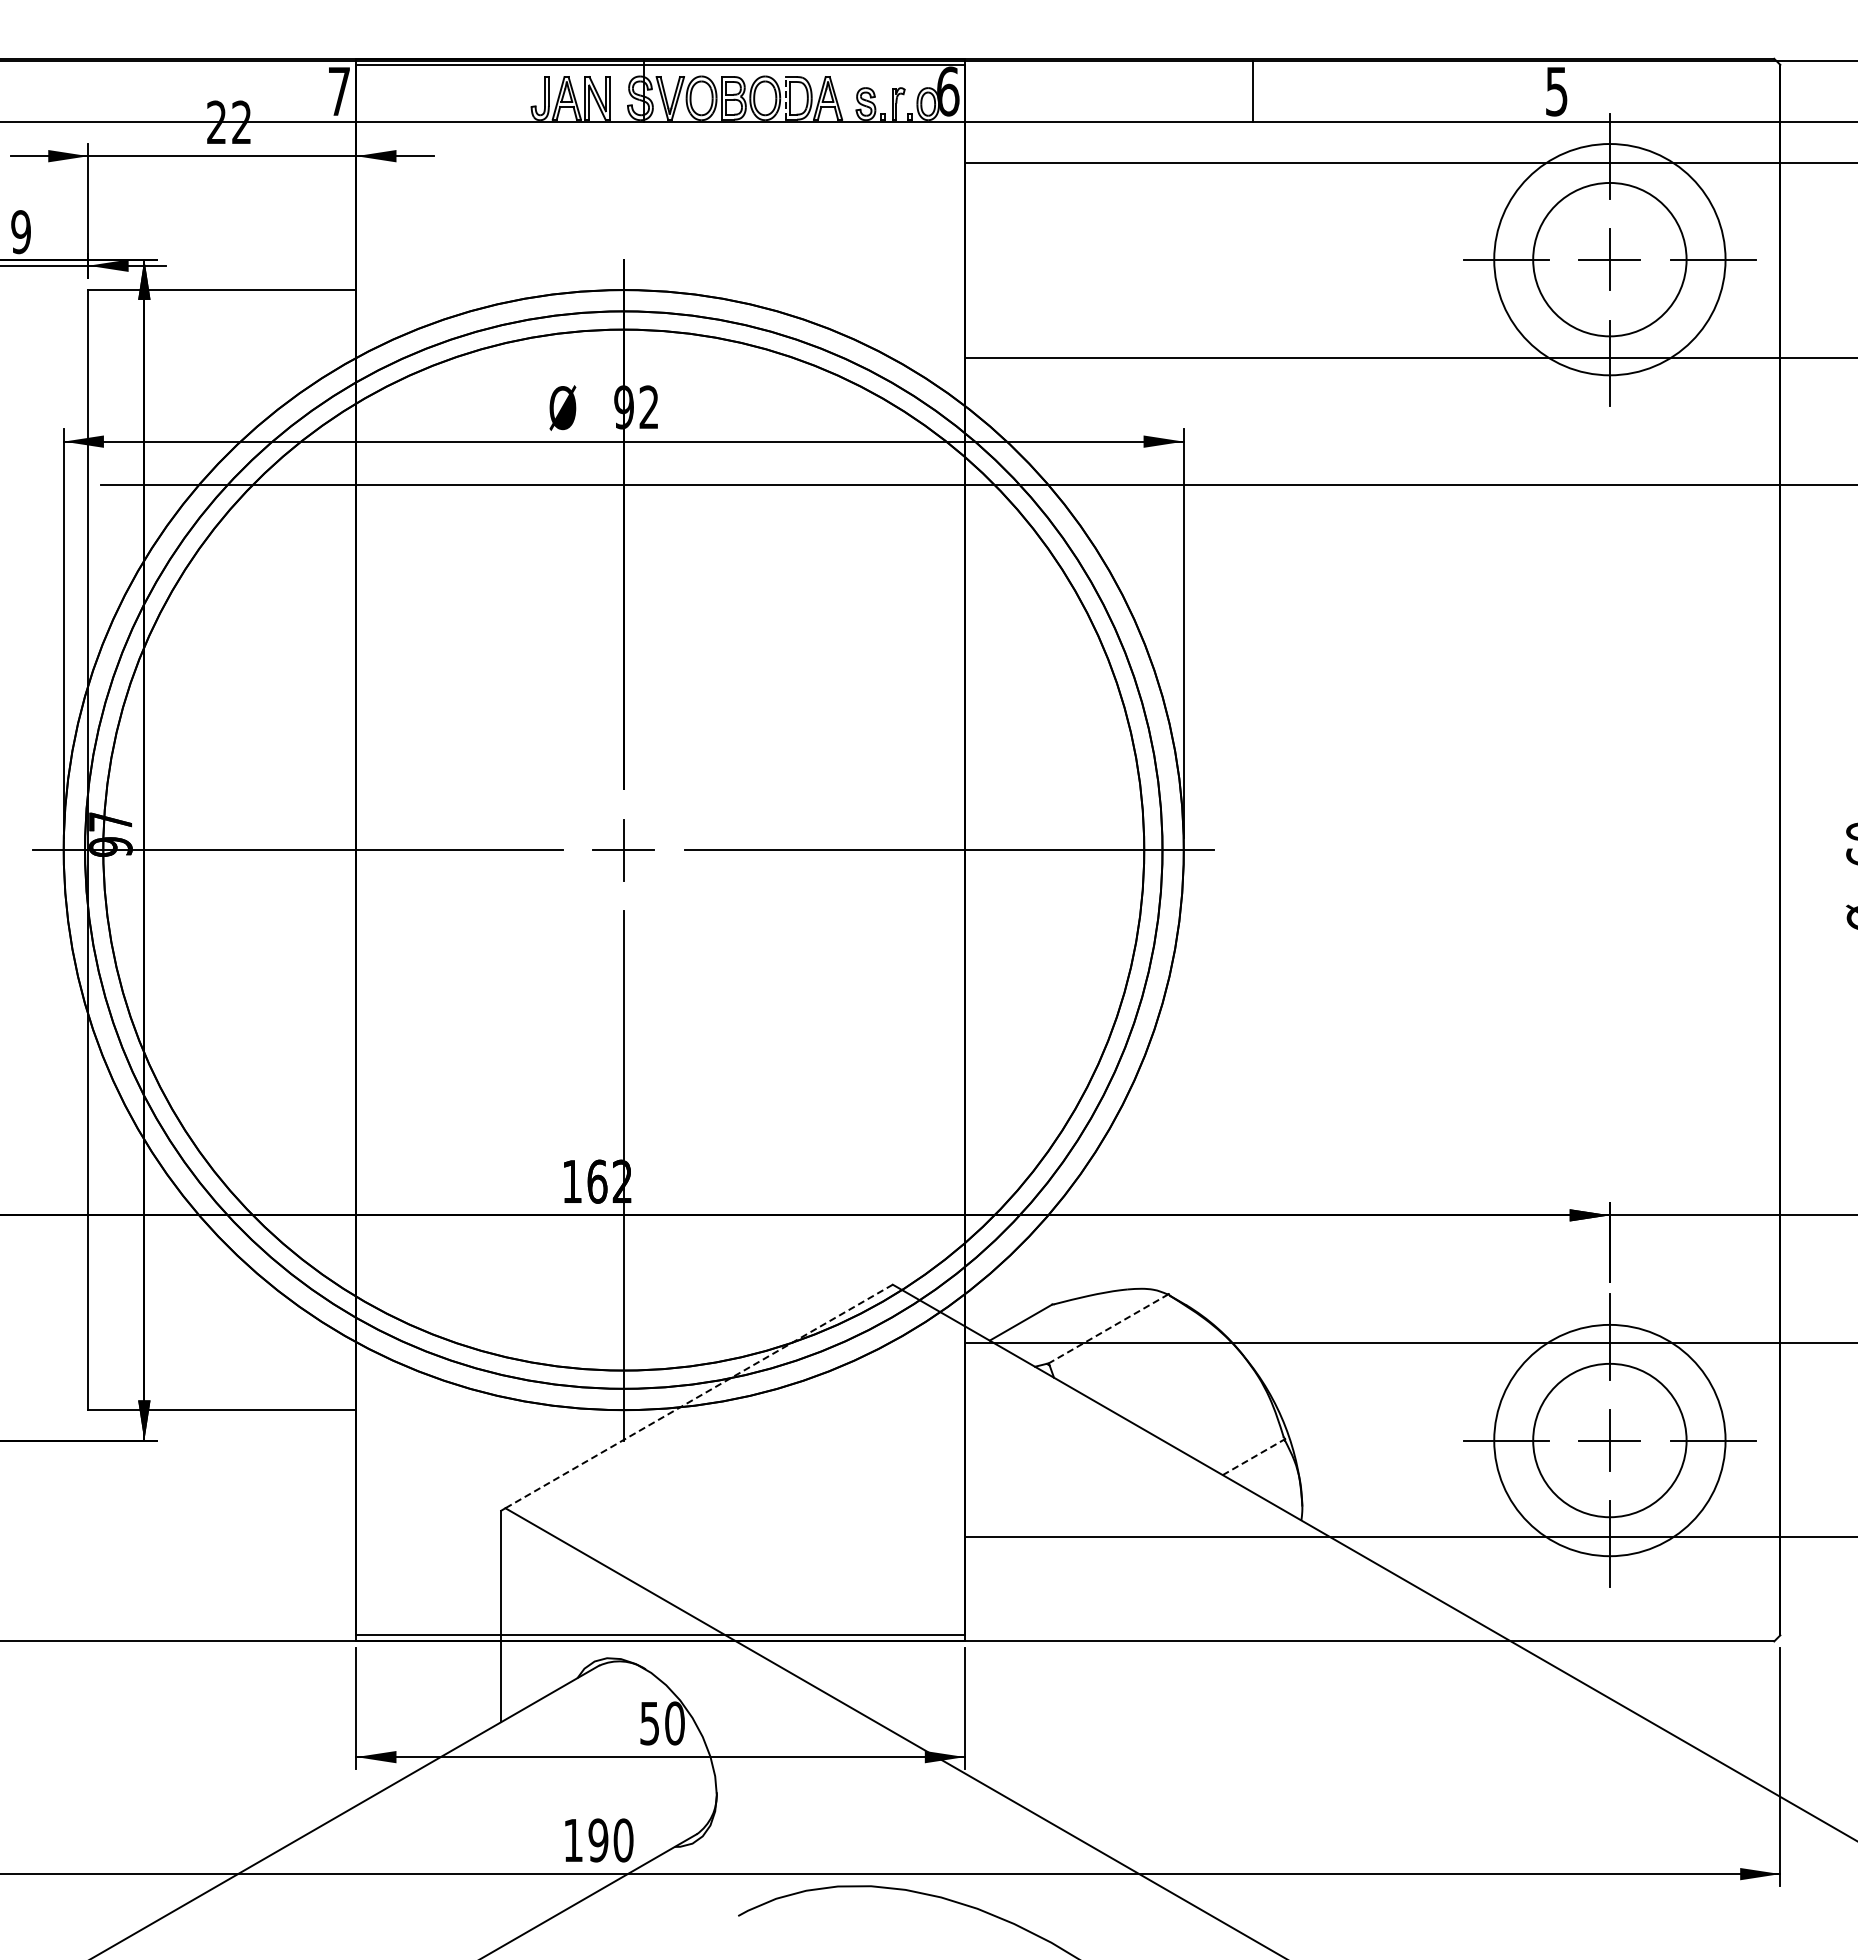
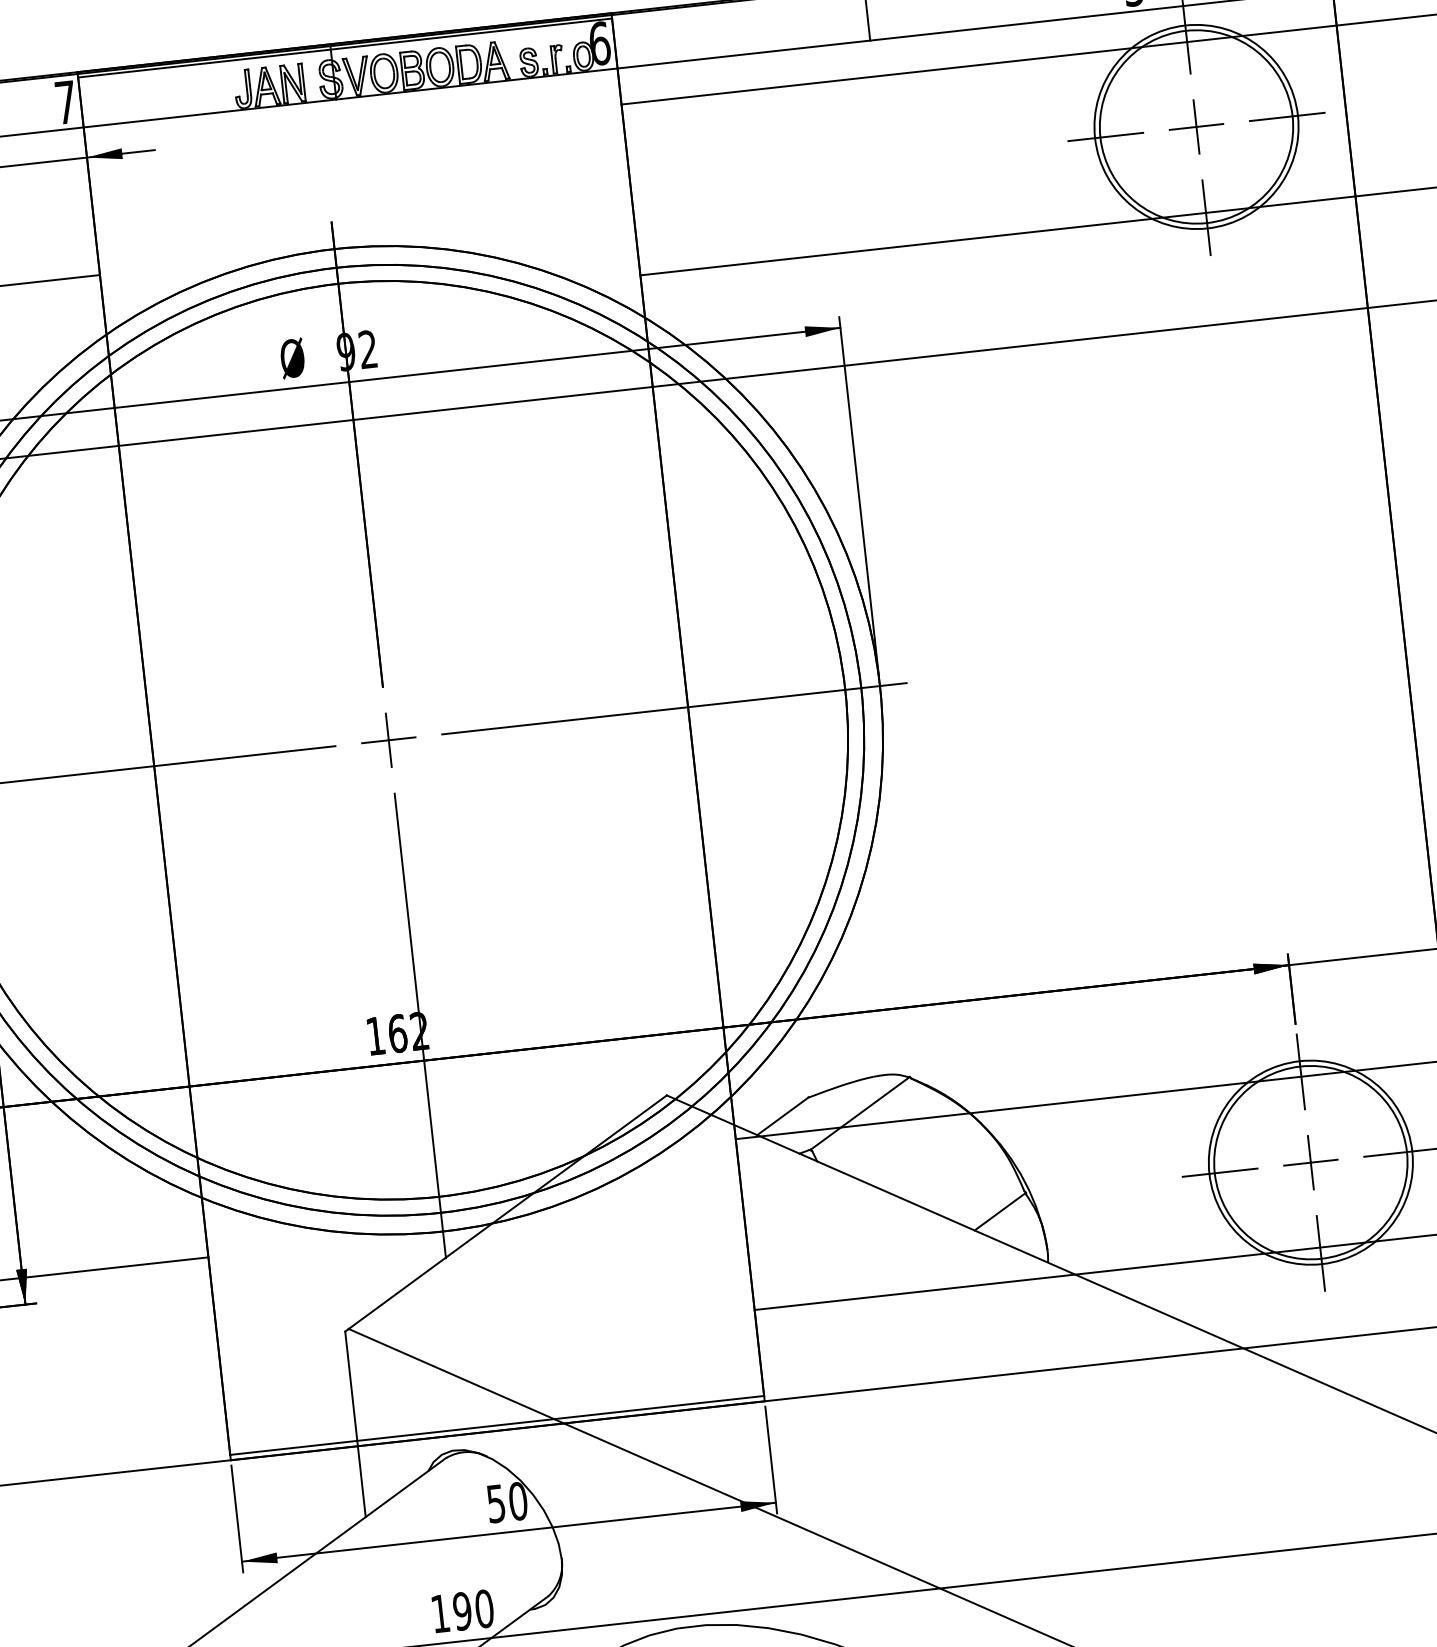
line: (785, 97) -> (457, 64), dashed -> solid
circle: (1609, 259) -> (1196, 126), size x1.43
line: (1108, 1328) -> (860, 1112), dashed -> solid
line: (699, 1396) -> (508, 1212), dashed -> solid
circle: (1609, 1440) -> (1310, 1162), size x1.43
line: (1254, 1456) -> (1000, 1211), dashed -> solid

